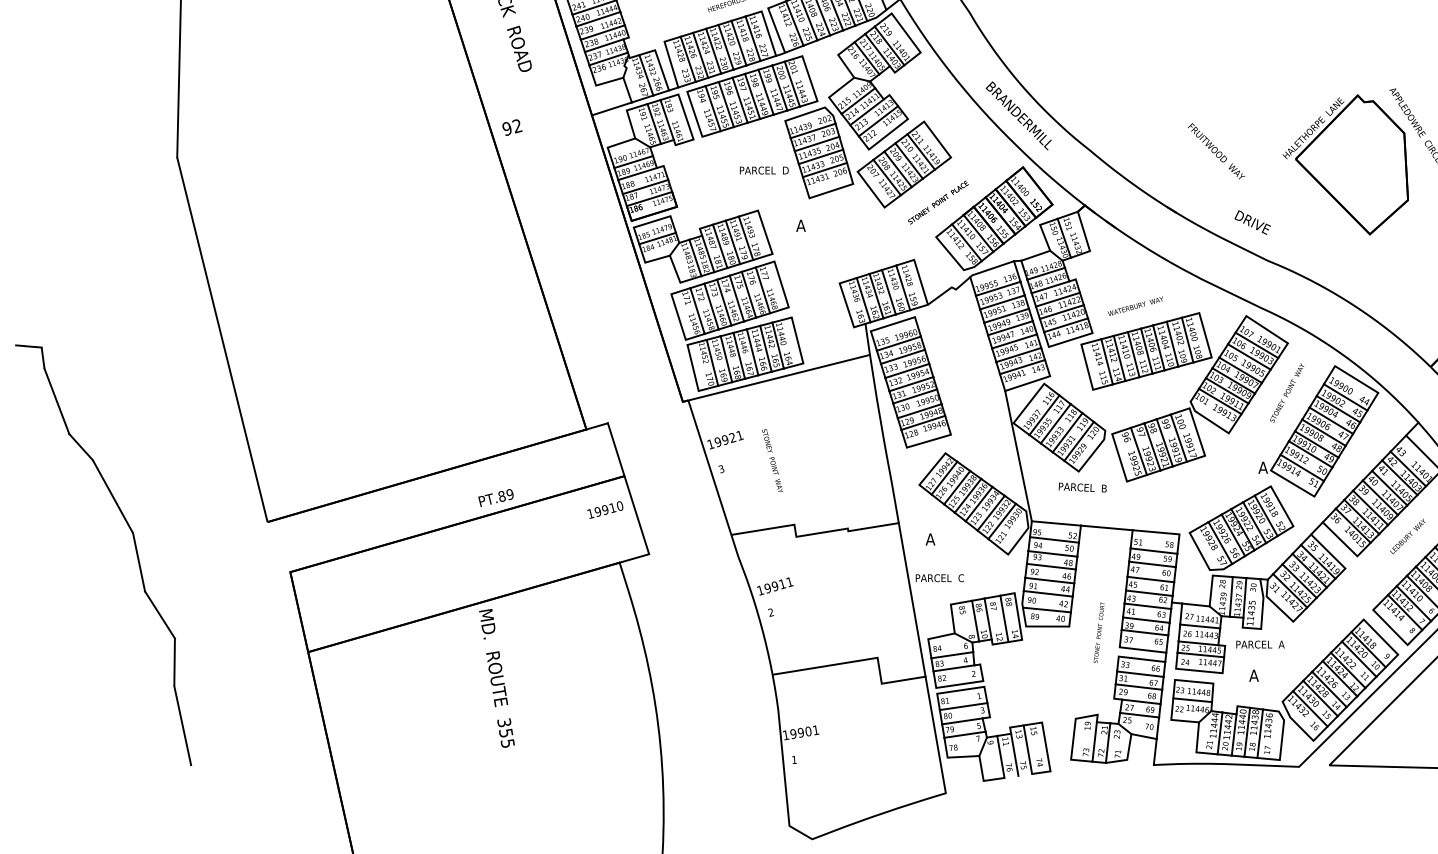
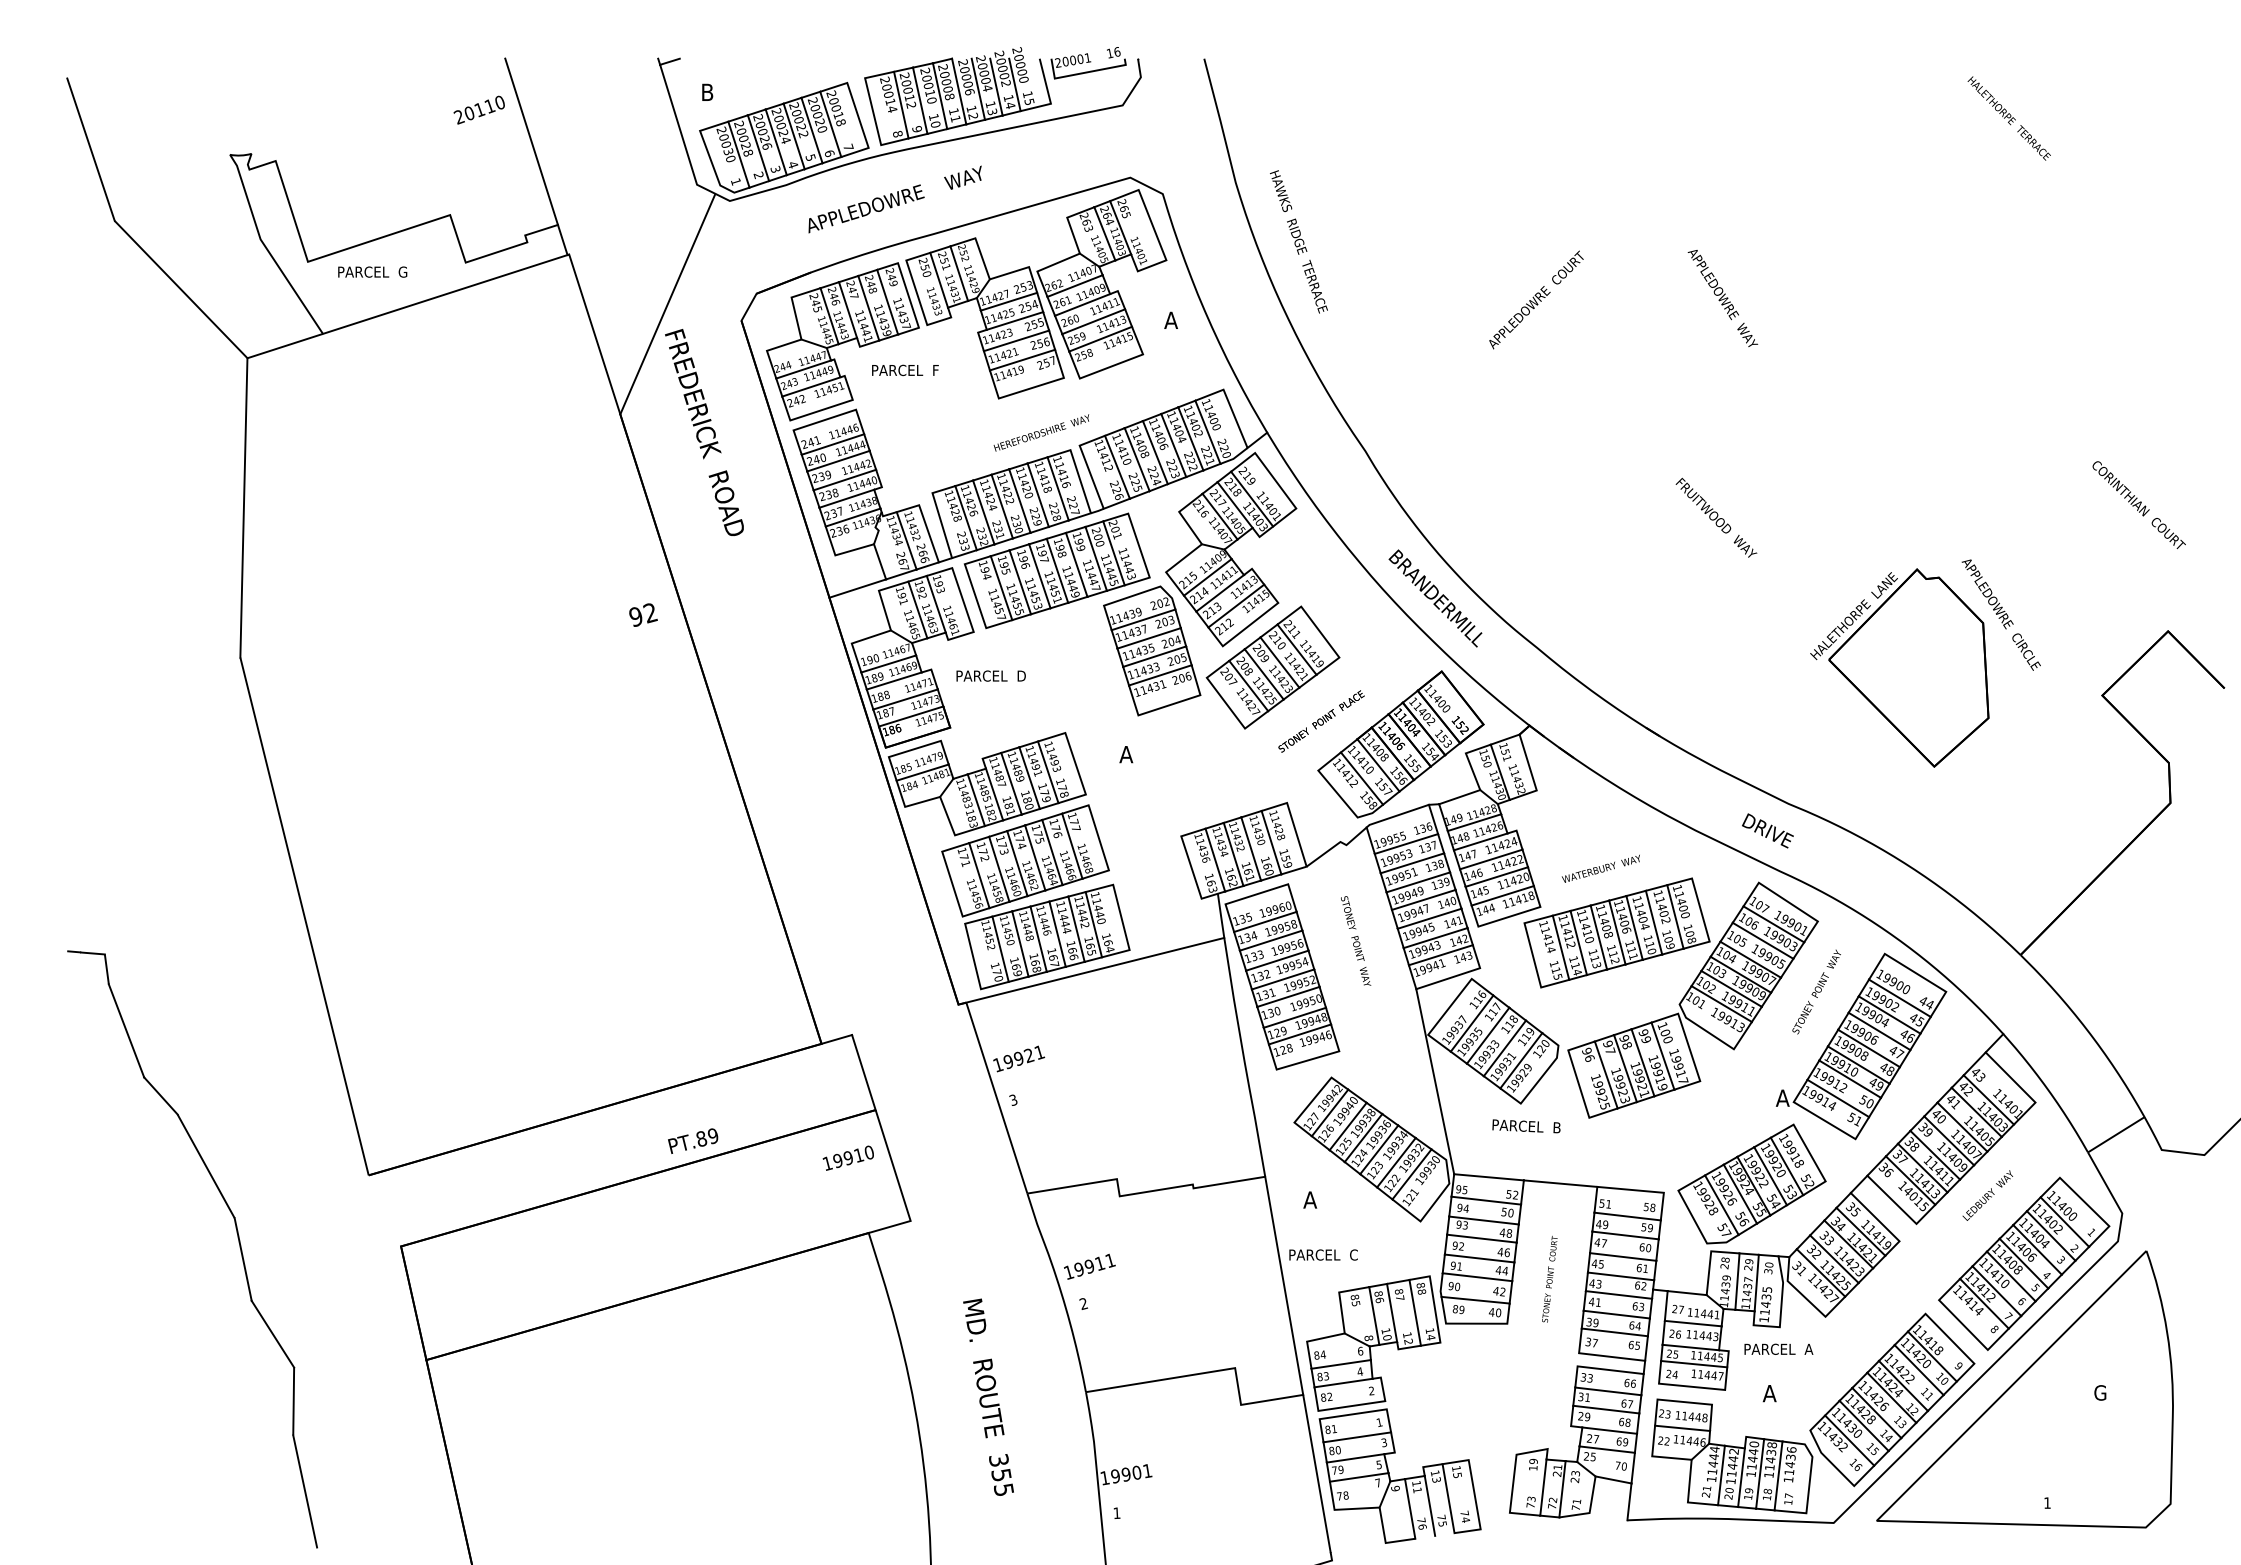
text: (512, 127) -> (643, 614), moved
text: (1216, 151) -> (1716, 517), moved
text: (763, 170) -> (990, 675), moved
text: (1252, 222) -> (1767, 830), moved
text: (772, 460) -> (1356, 940), moved
part: (135, 547) -> (237, 1238), moved
text: (1098, 632) -> (1549, 1278), moved
text: (496, 677) -> (988, 1396), moved

